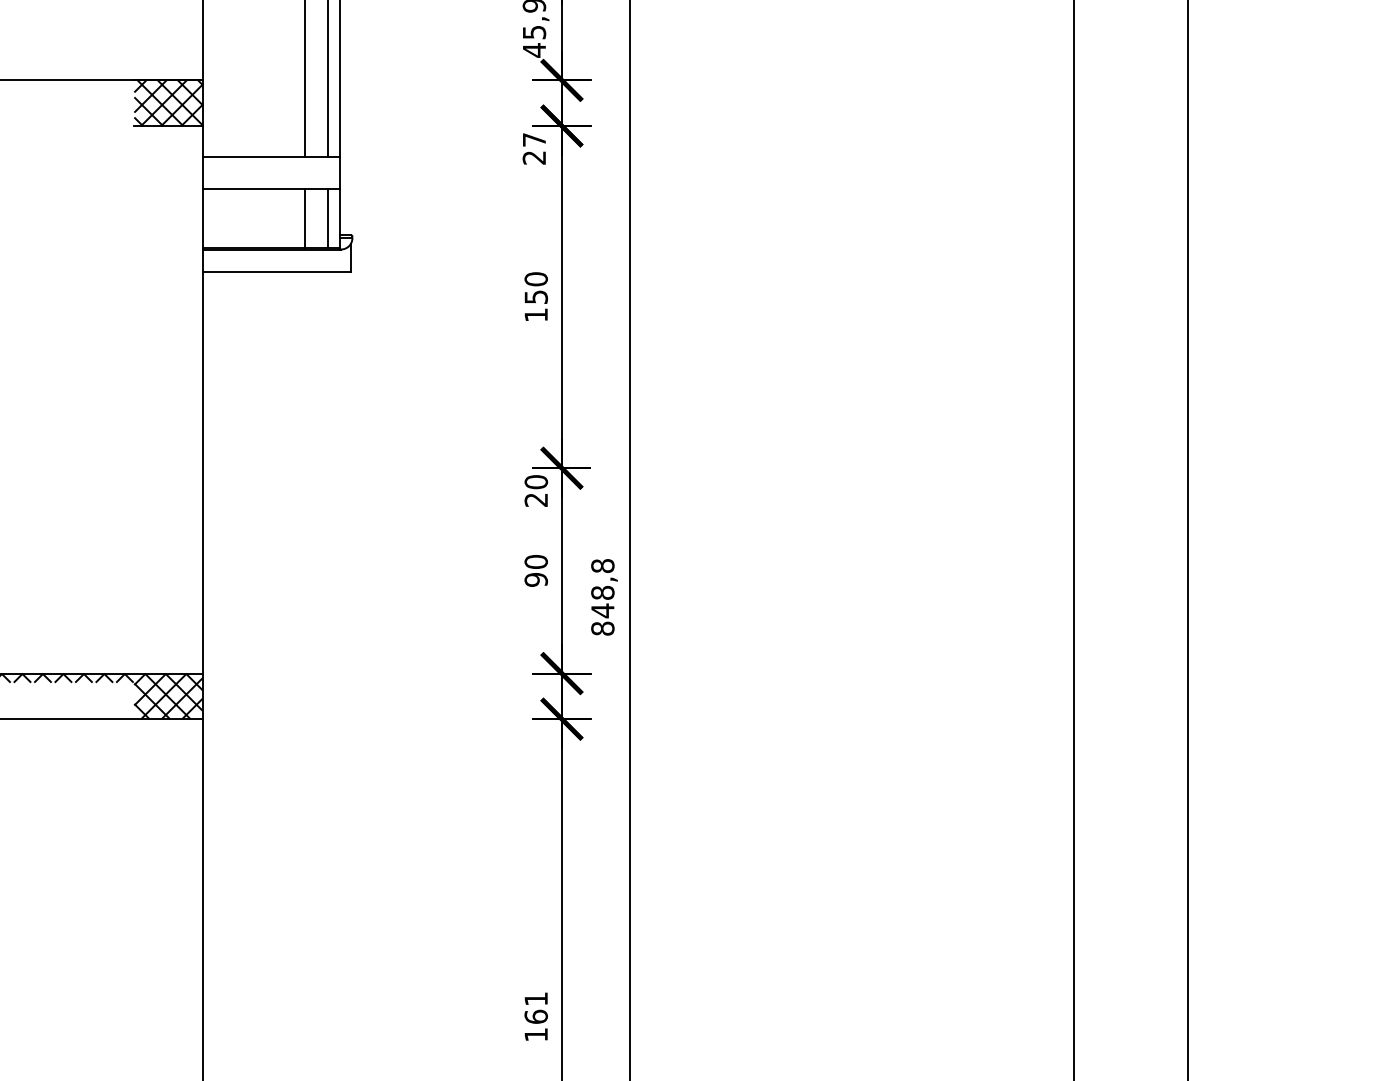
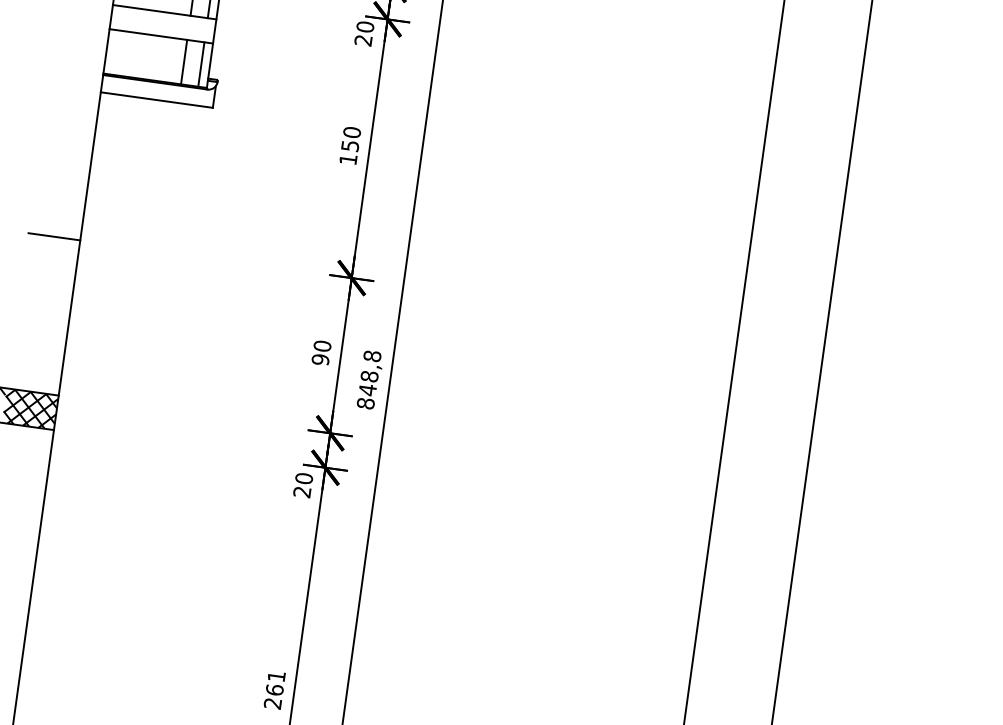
text: (534, 139) -> (365, 26), 27 -> 20
line: (168, 468) -> (54, 236), added
text: (536, 490) -> (303, 484), moved
text: (535, 1034) -> (272, 703), 161 -> 261

